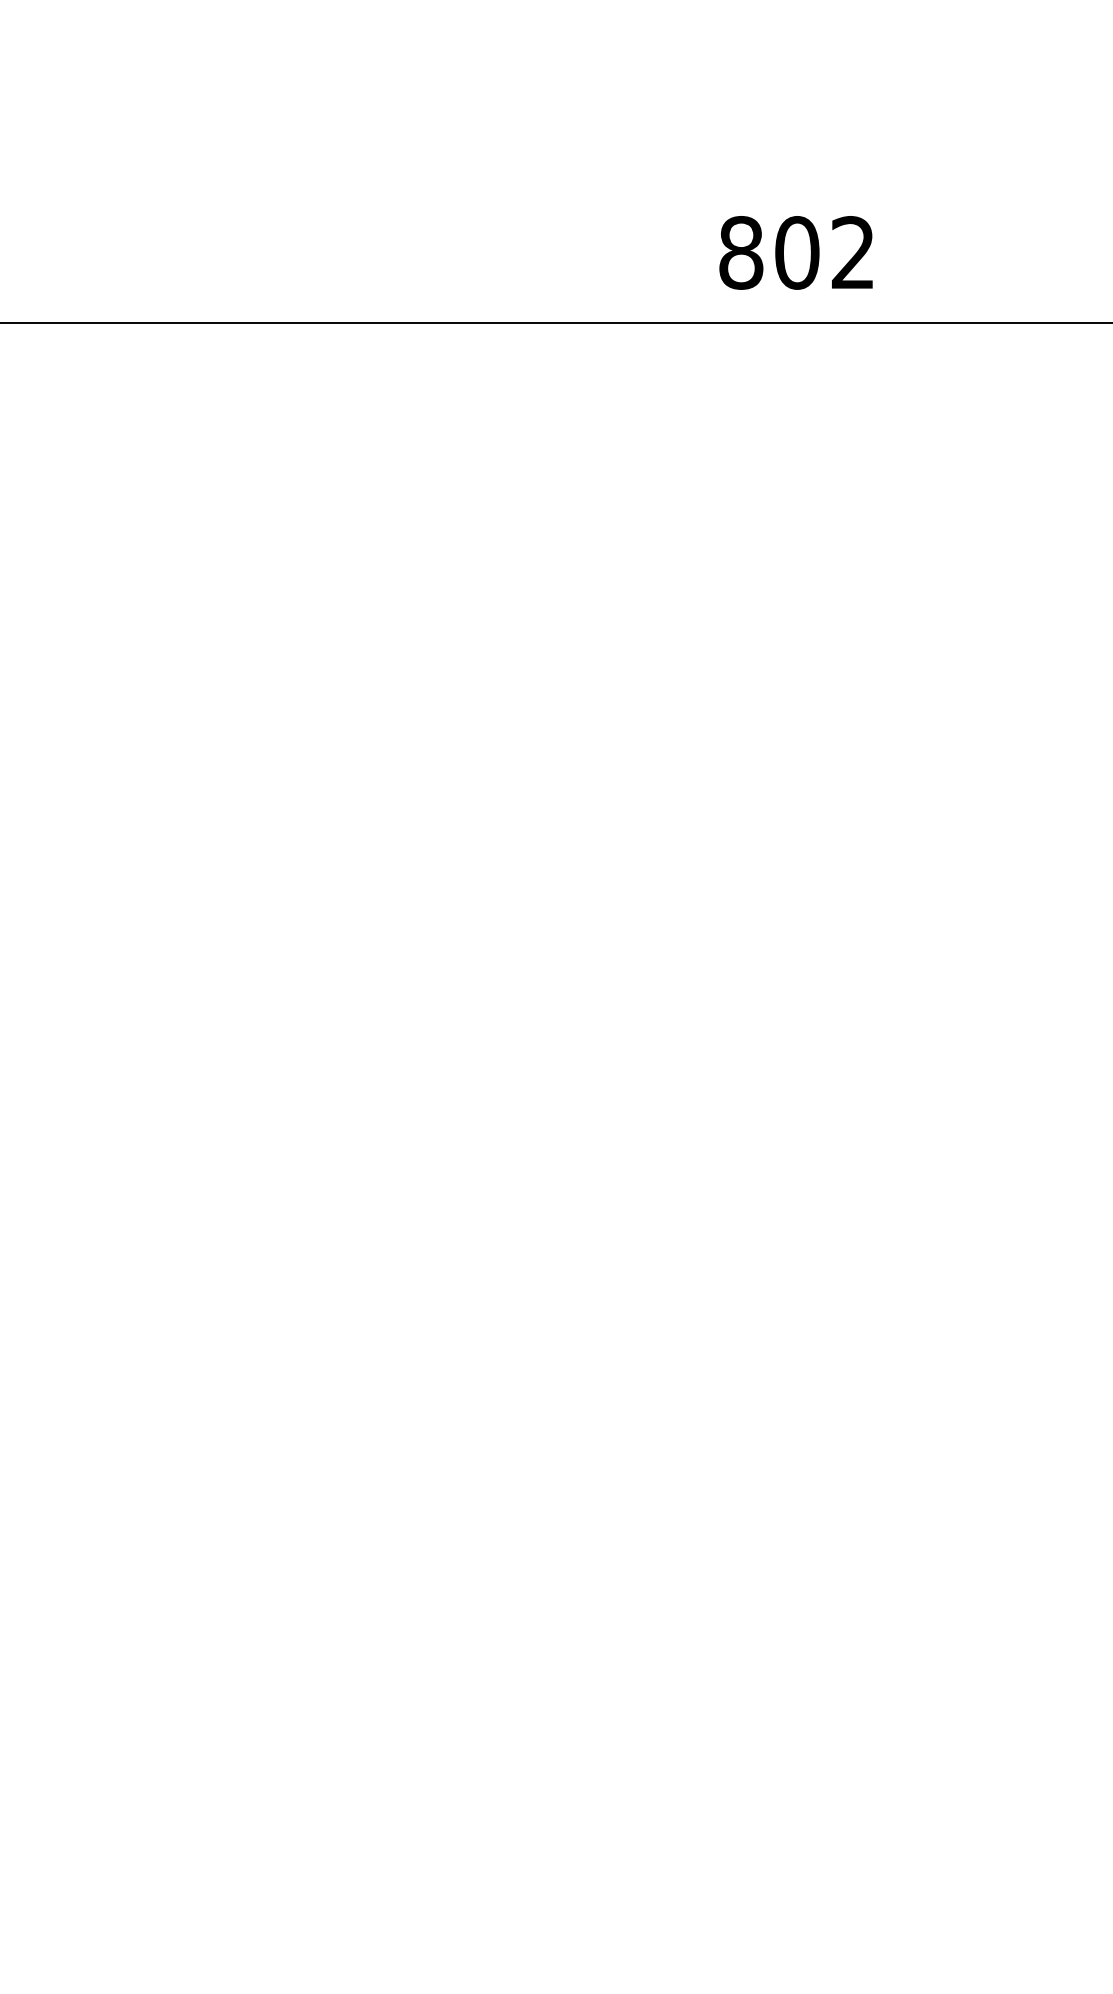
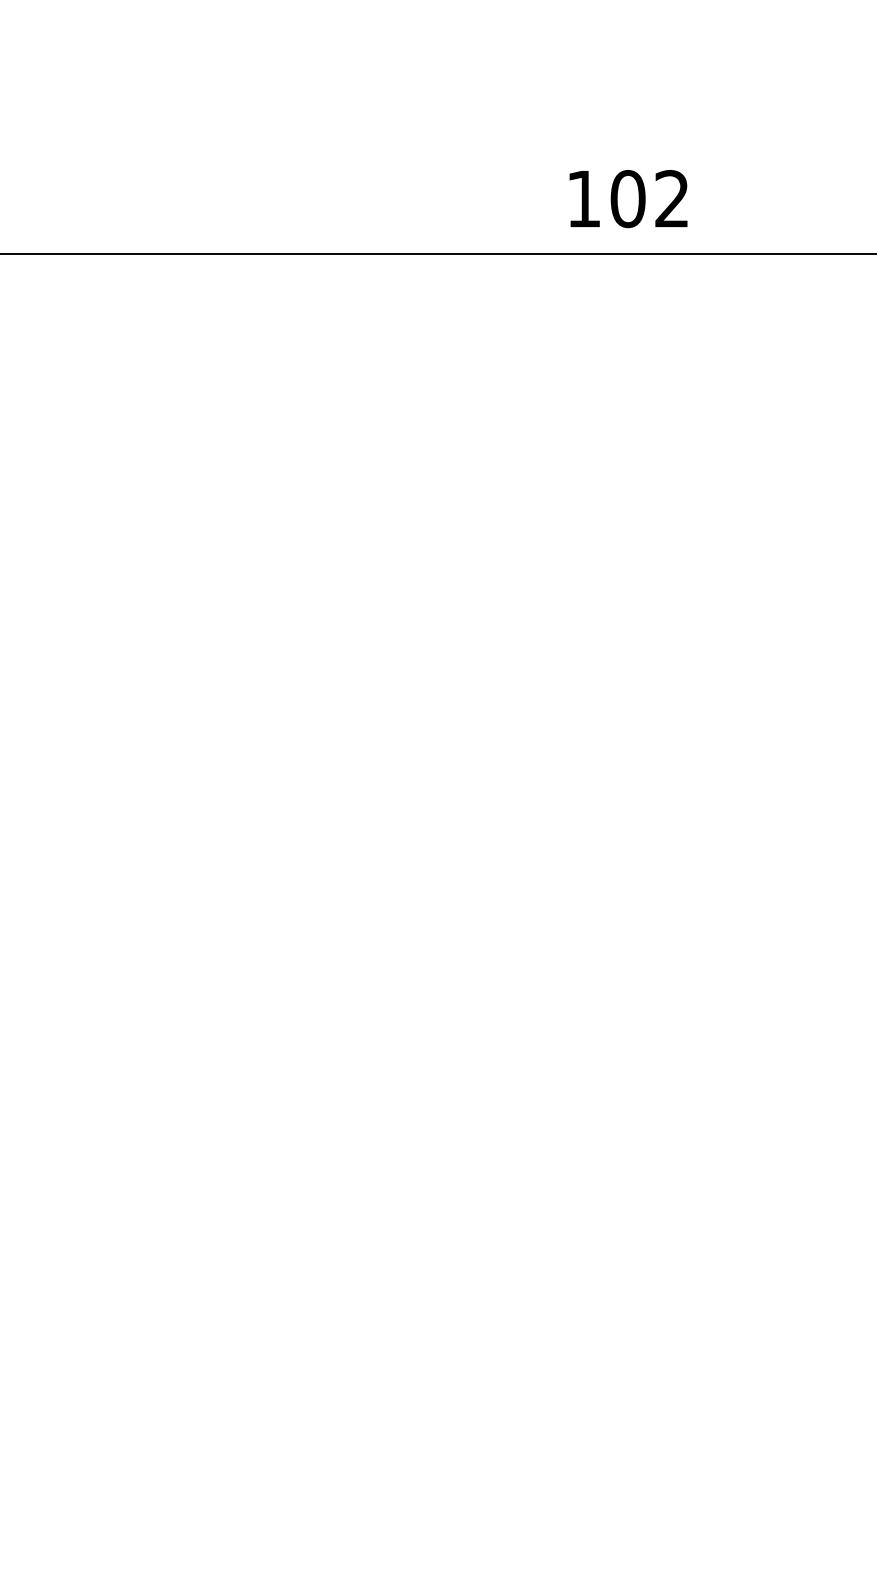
text: (741, 252) -> (584, 198), 802 -> 102

